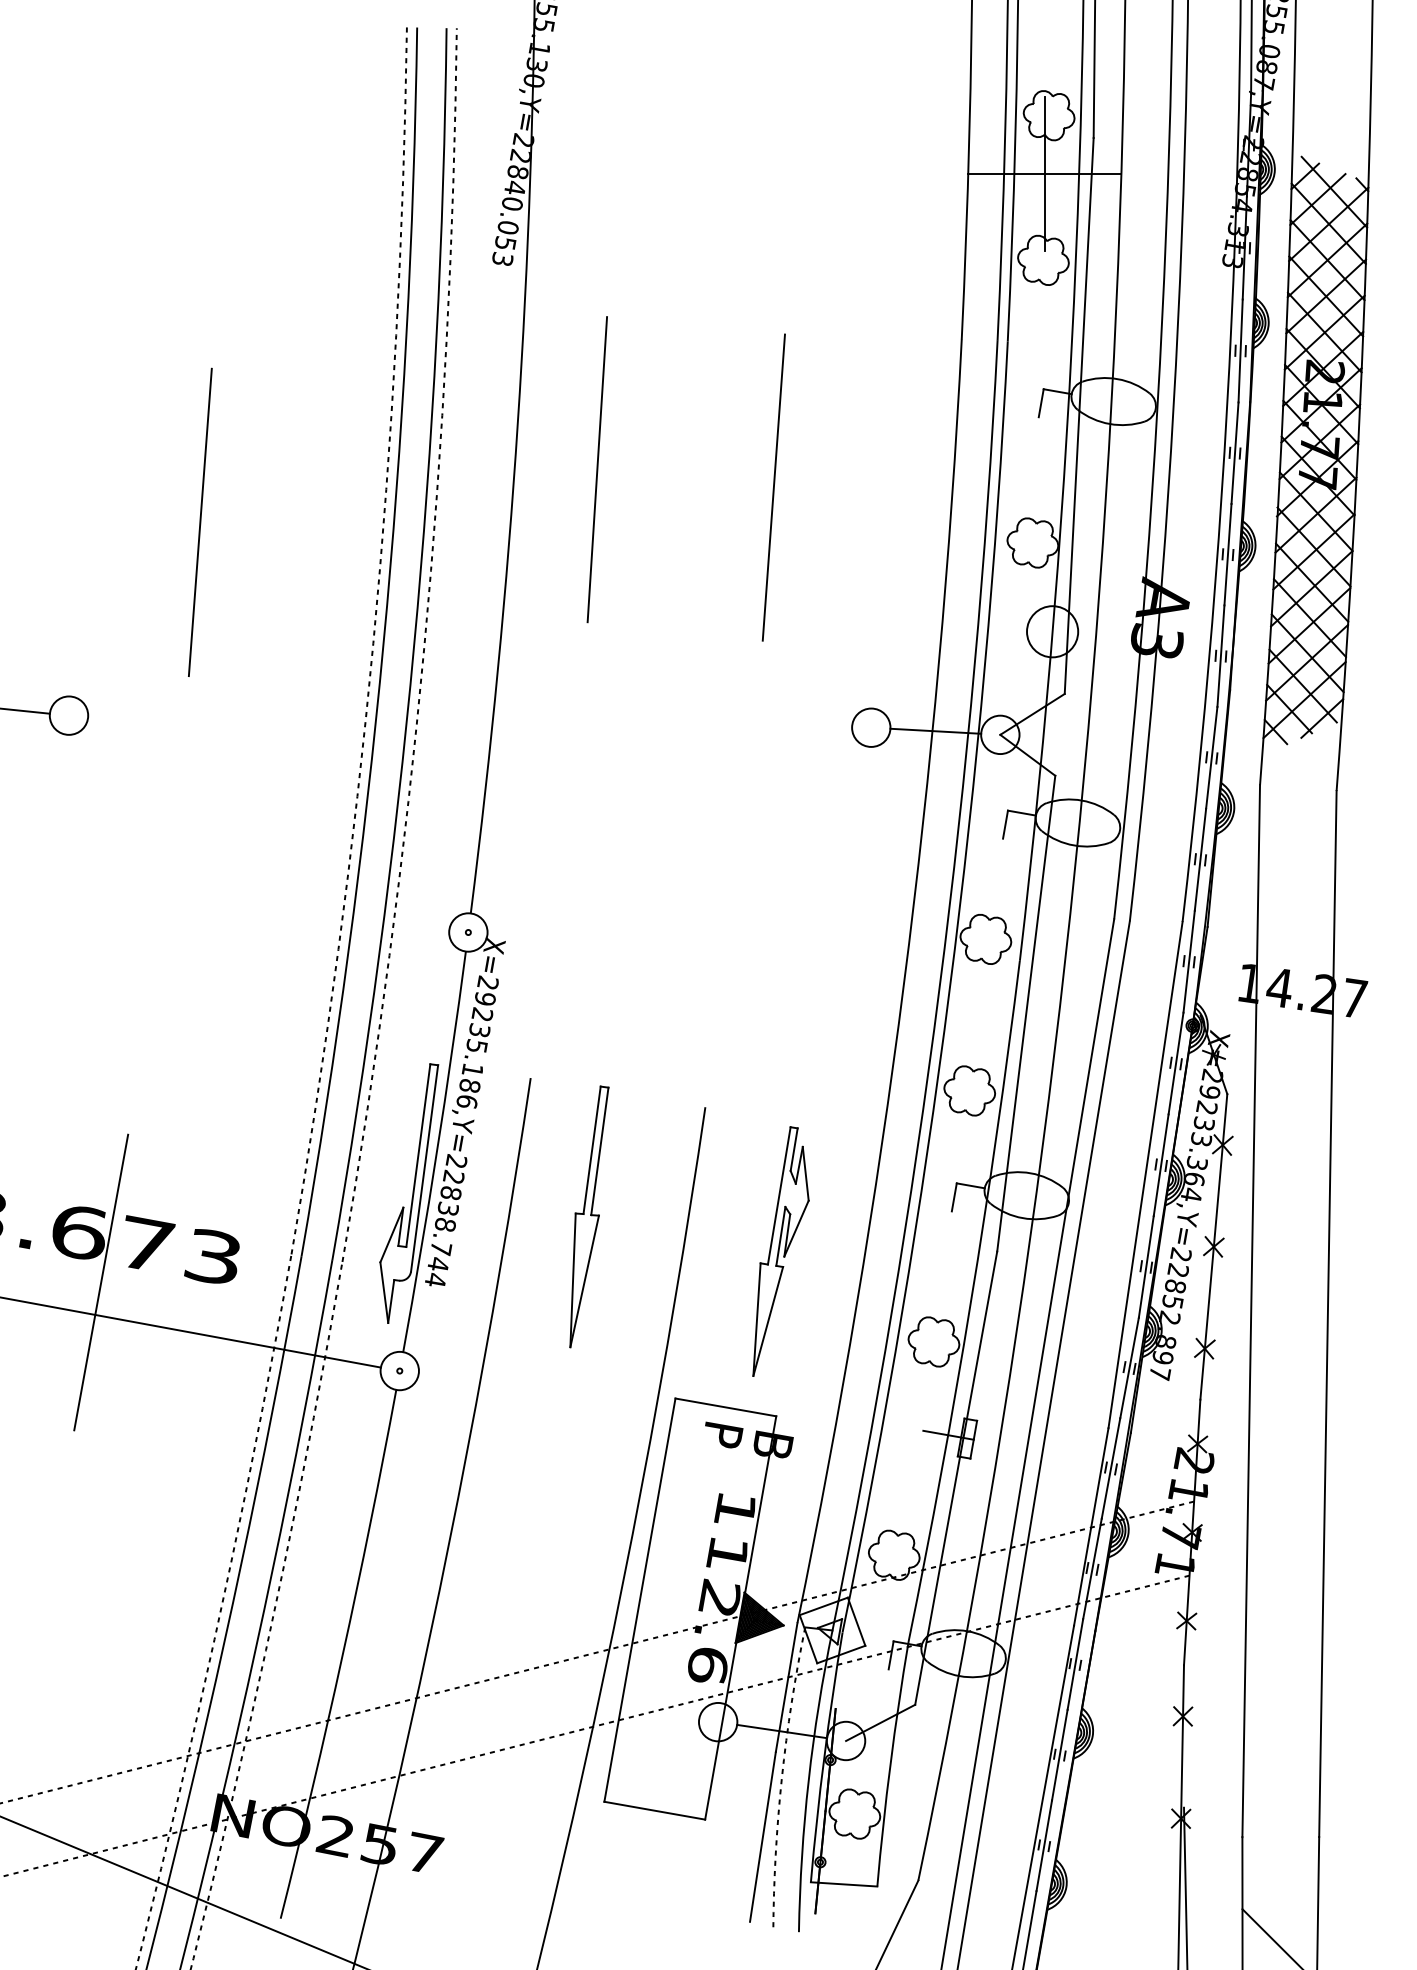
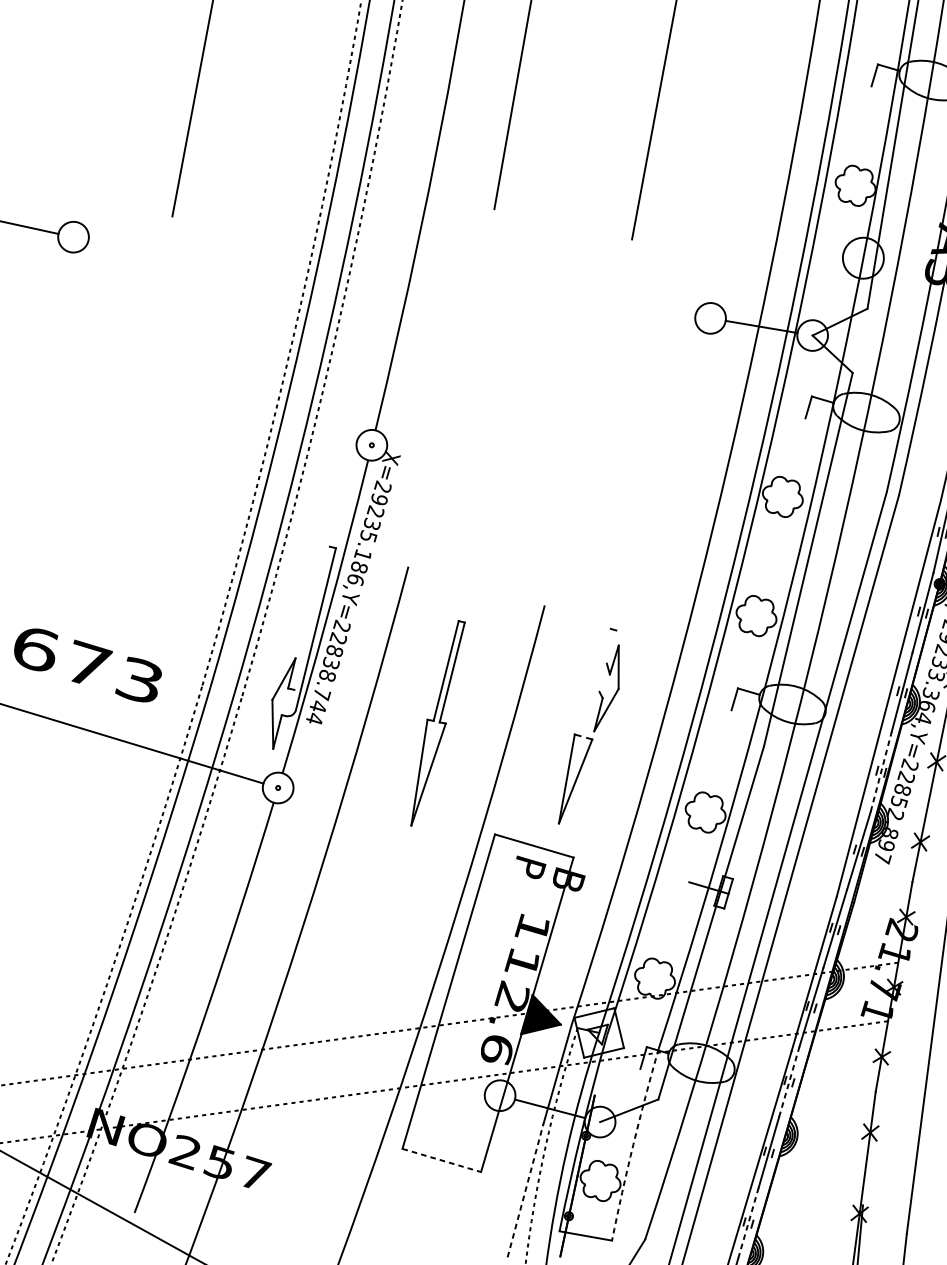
line: (793, 1149) -> (611, 646), removed
line: (418, 1155) -> (312, 618), removed
line: (778, 1195) -> (595, 682), removed
part: (589, 1216) -> (438, 723), moved
line: (780, 1235) -> (593, 714), removed
line: (1146, 1266) -> (881, 771), solid -> dashed
line: (101, 1282) -> (48, 690), removed
line: (1075, 1664) -> (789, 1081), solid -> dashed
arc: (890, 1763) -> (633, 1143), solid -> dashed
line: (655, 1810) -> (442, 1160), solid -> dashed
line: (762, 1836) -> (525, 1190), solid -> dashed
line: (1044, 1845) -> (748, 1222), solid -> dashed

